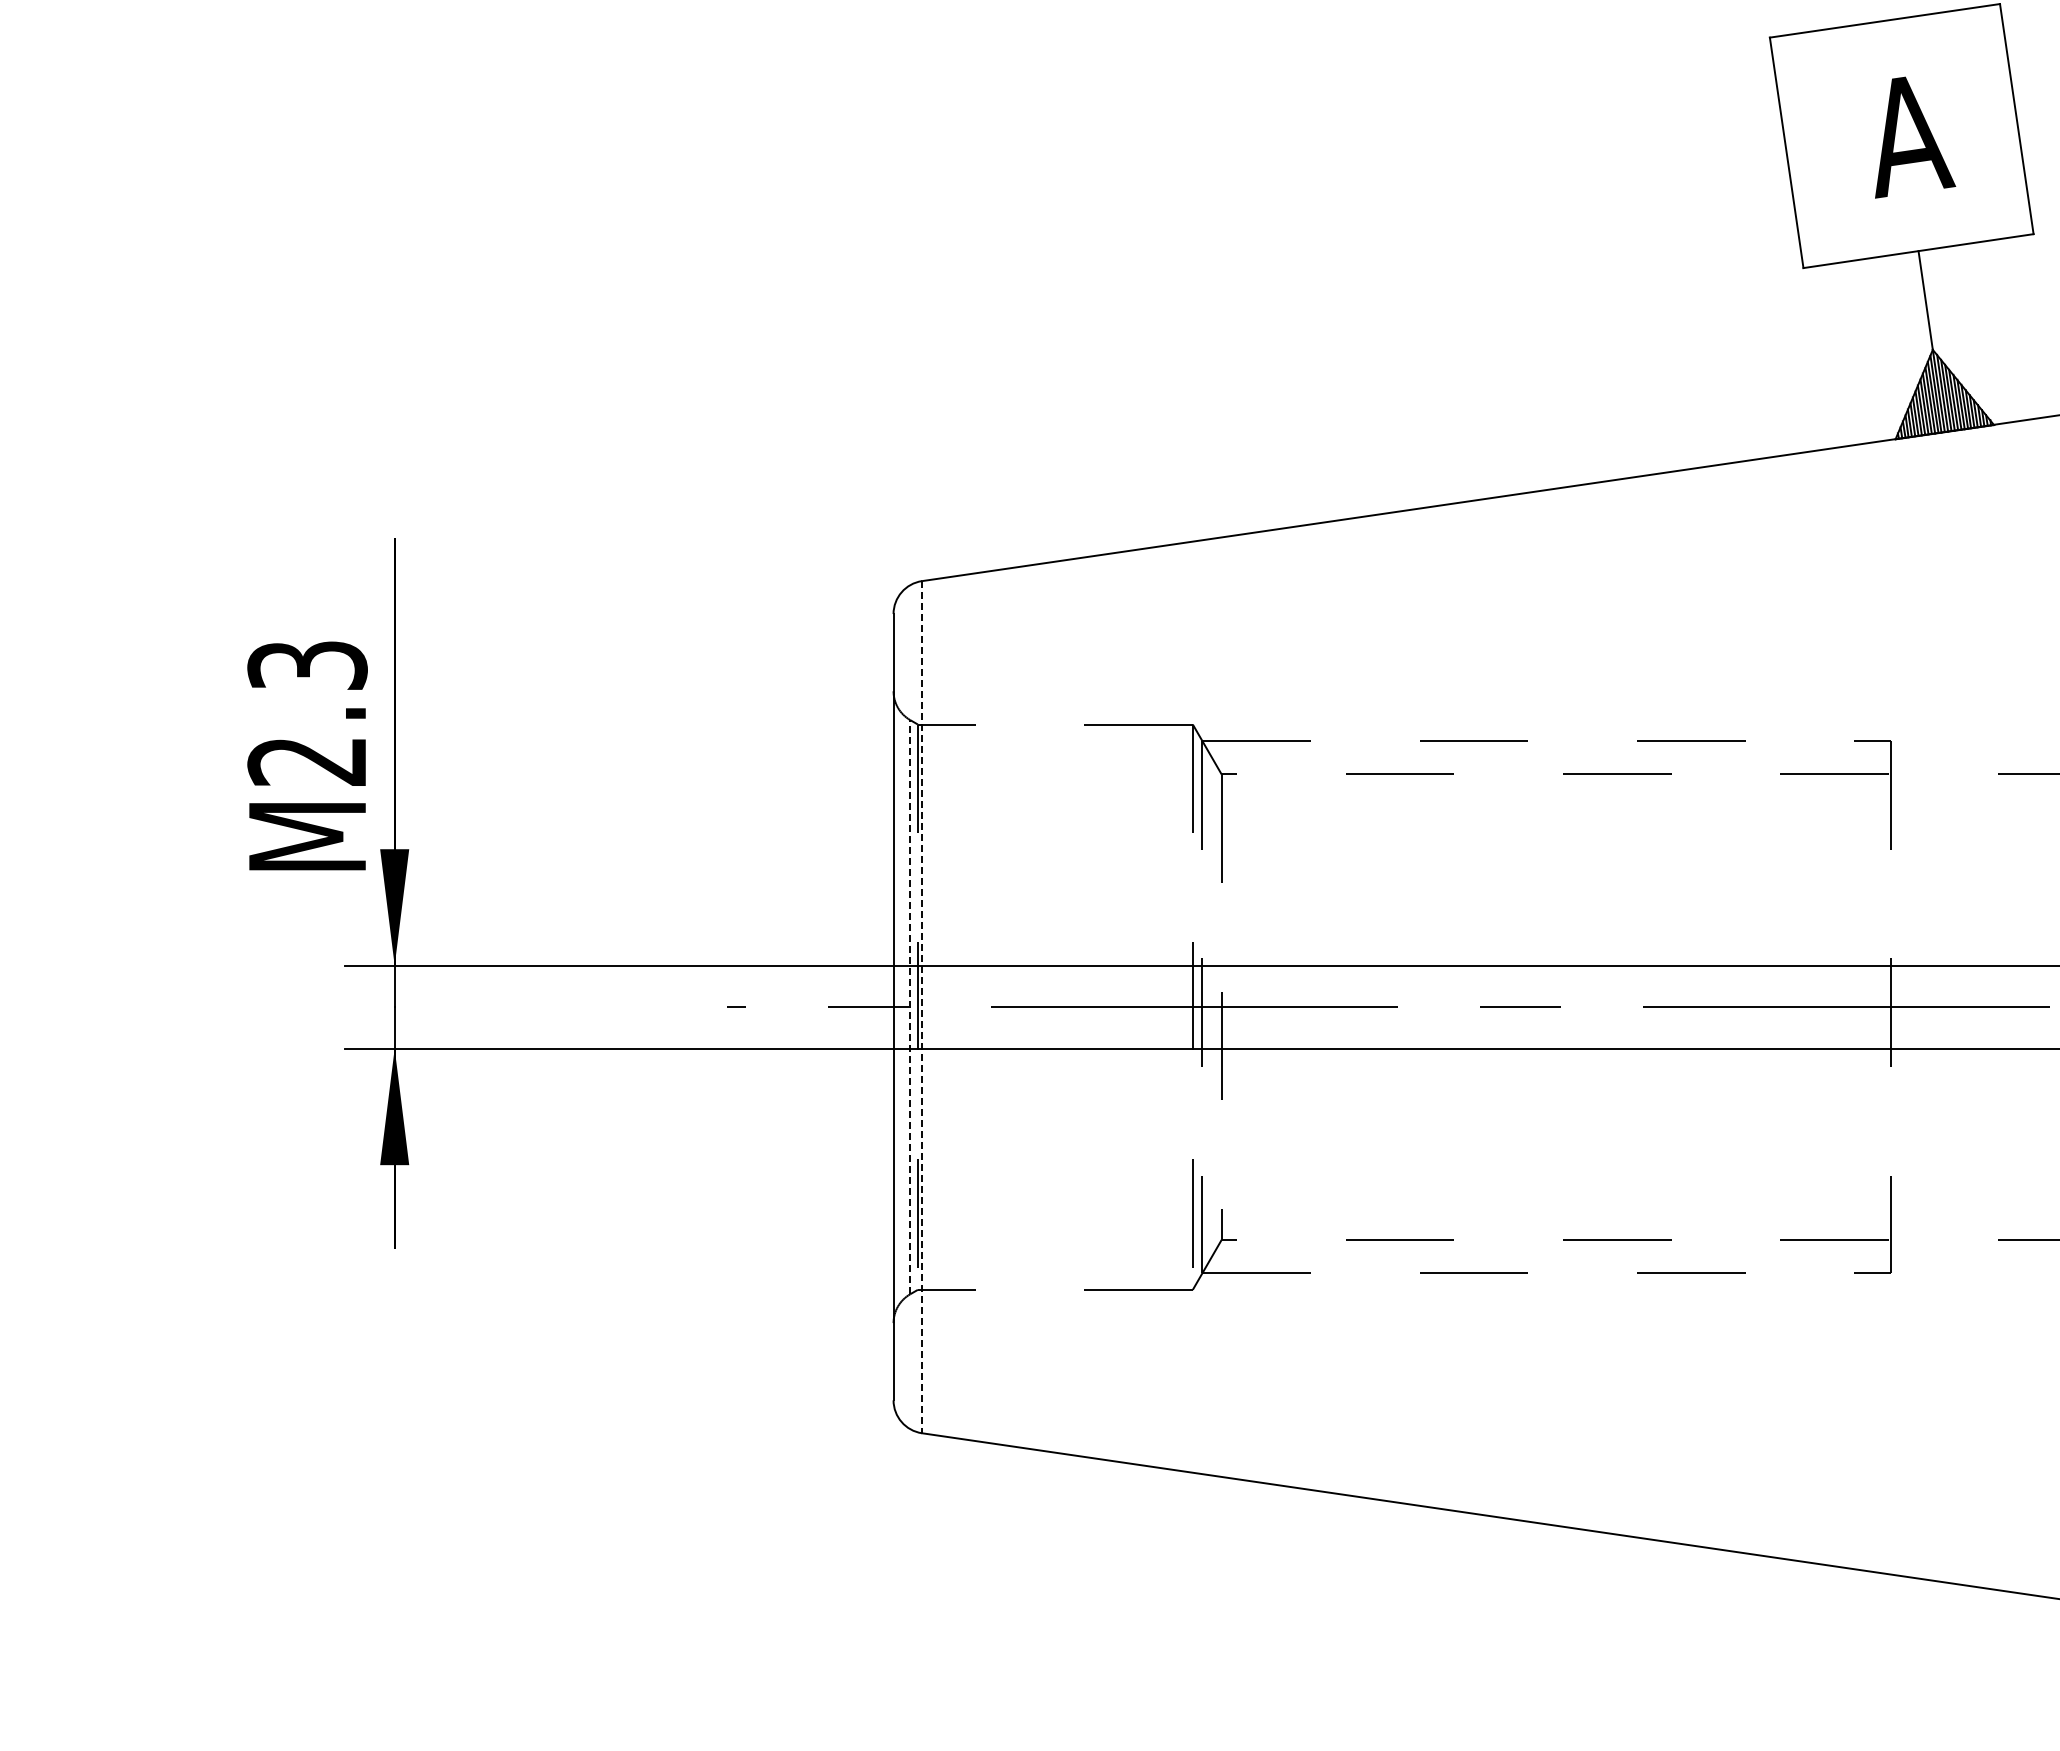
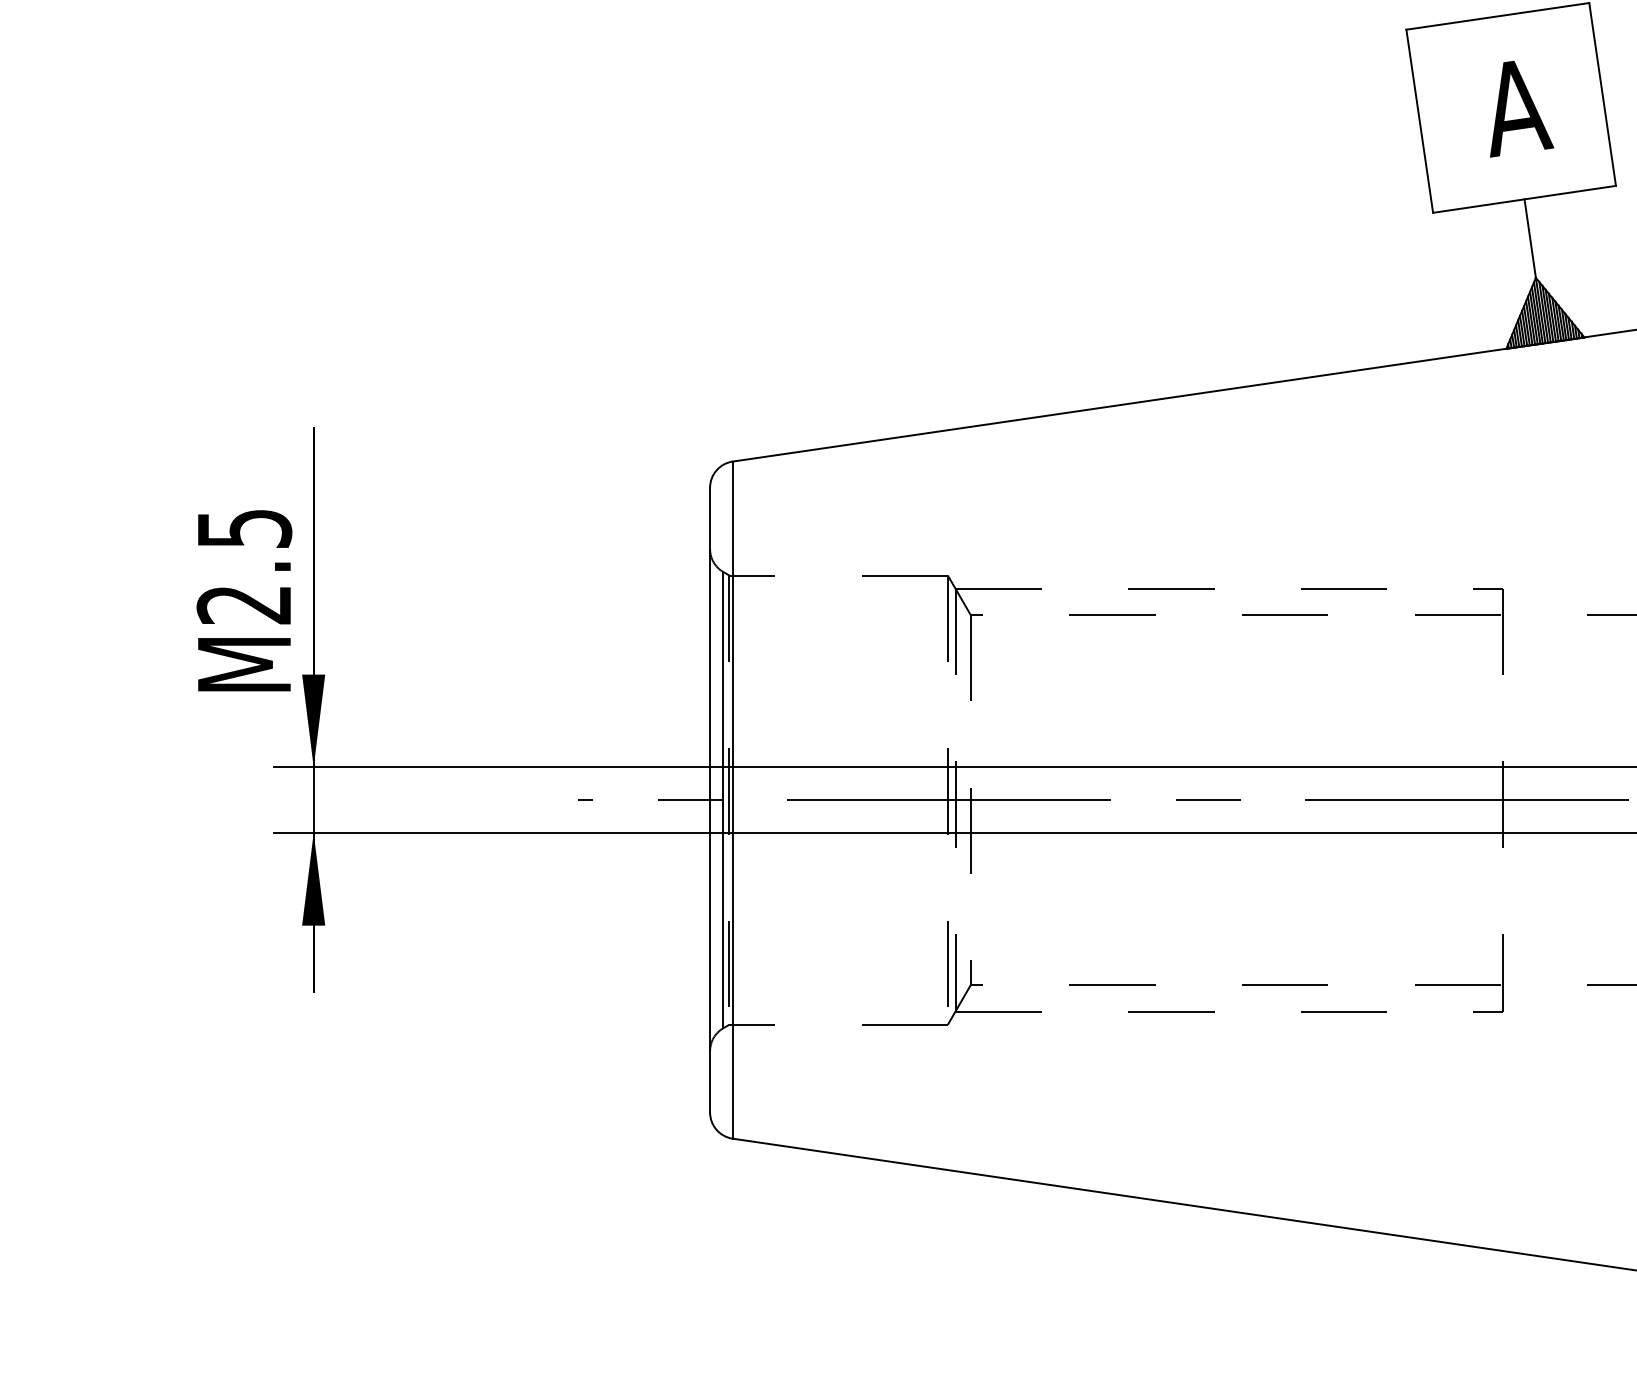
text: (307, 665) -> (244, 528), M2.3 -> M2.5
line: (910, 1006) -> (723, 799), dashed -> solid
line: (922, 1007) -> (733, 800), dashed -> solid

